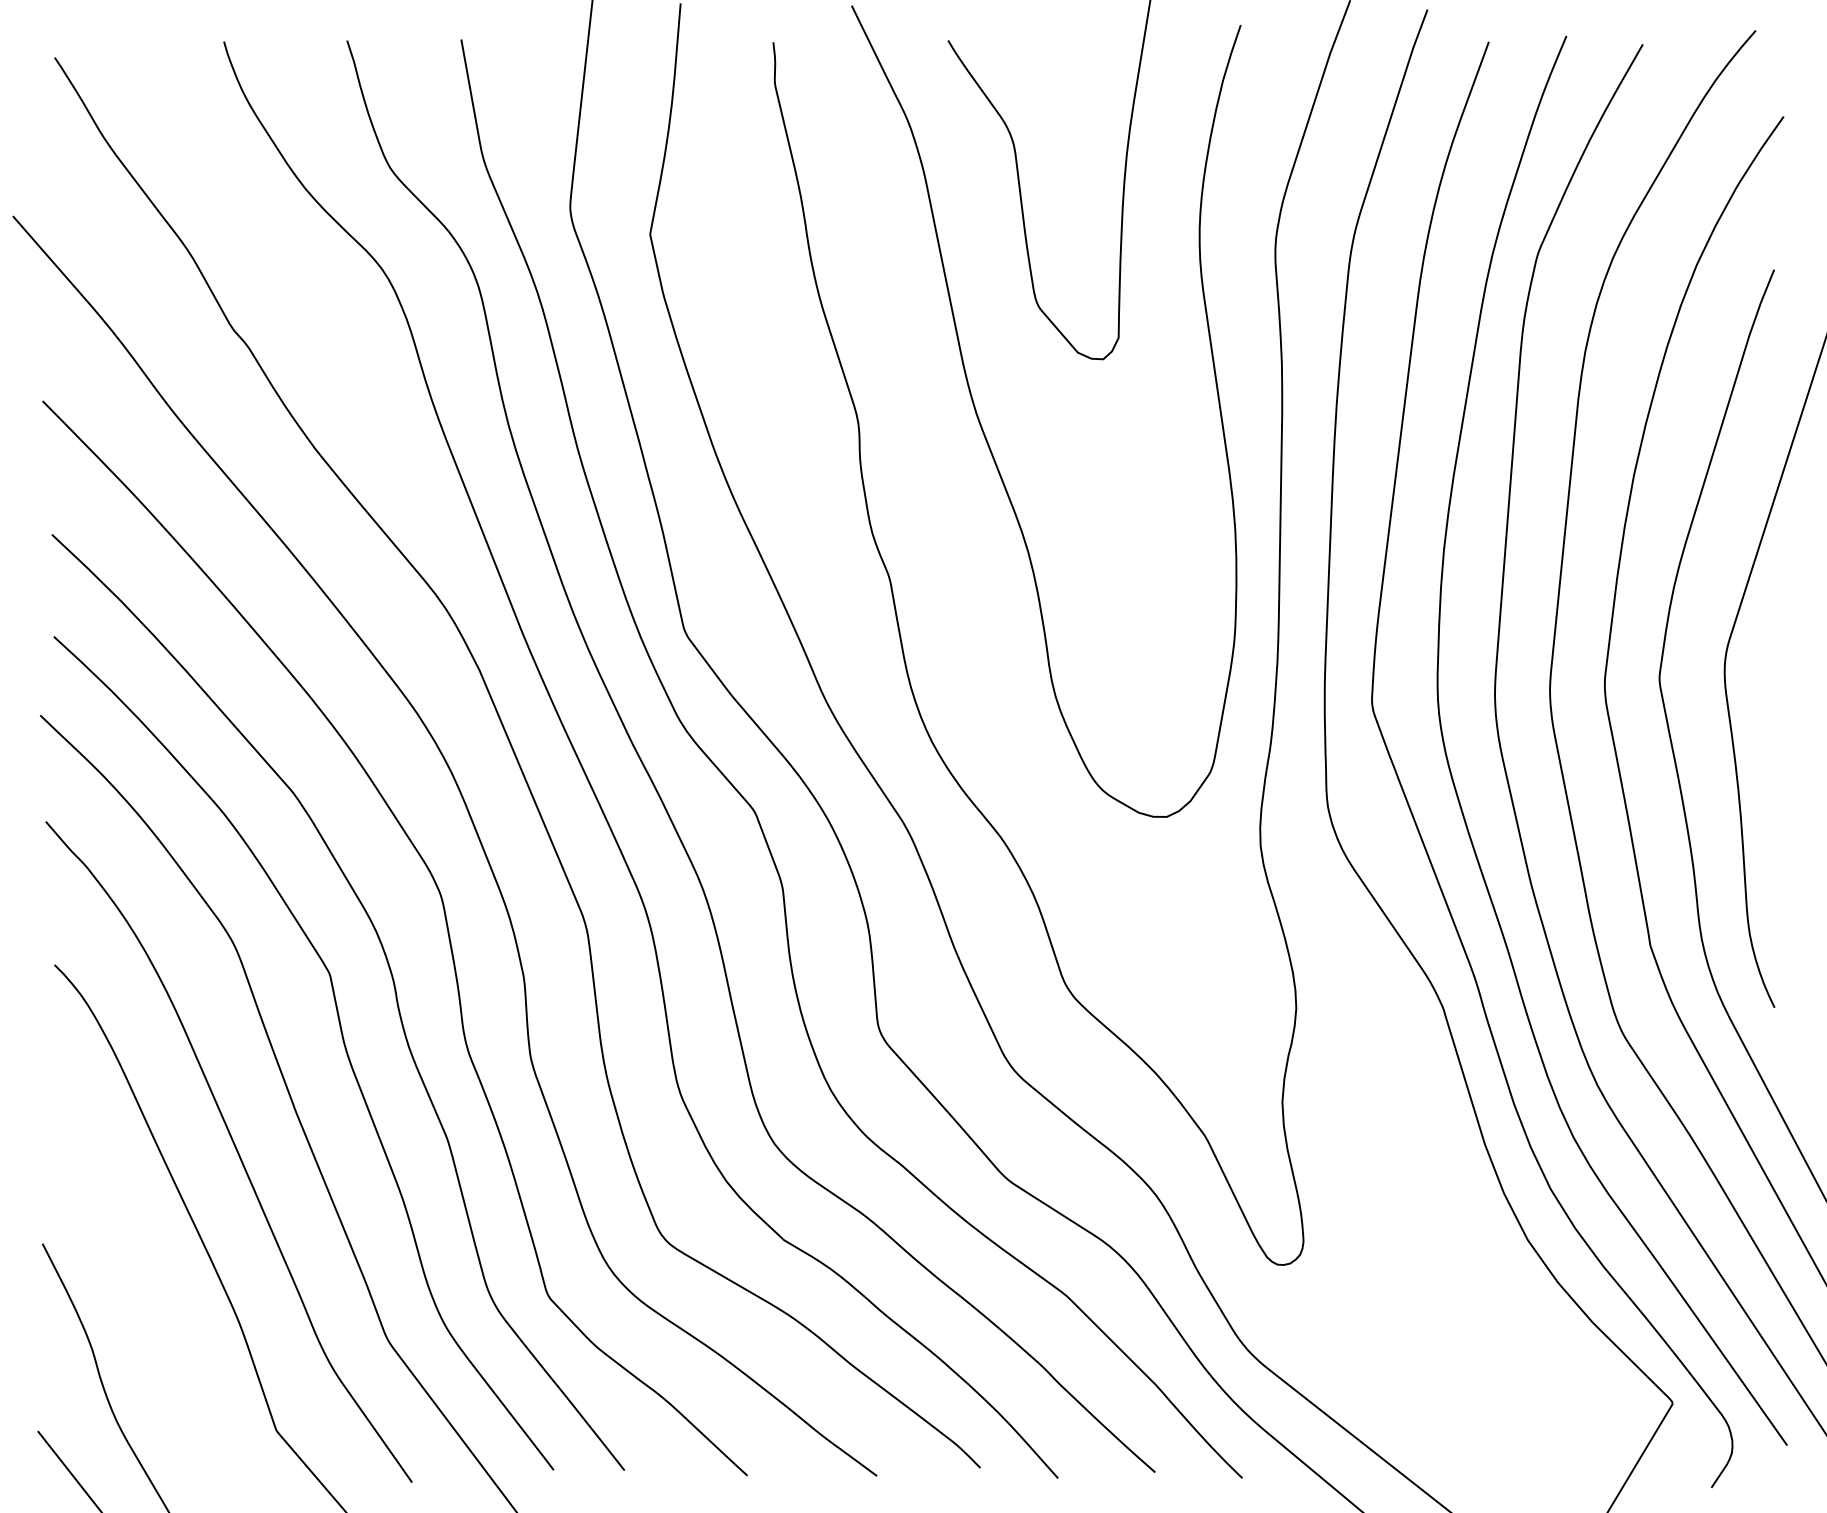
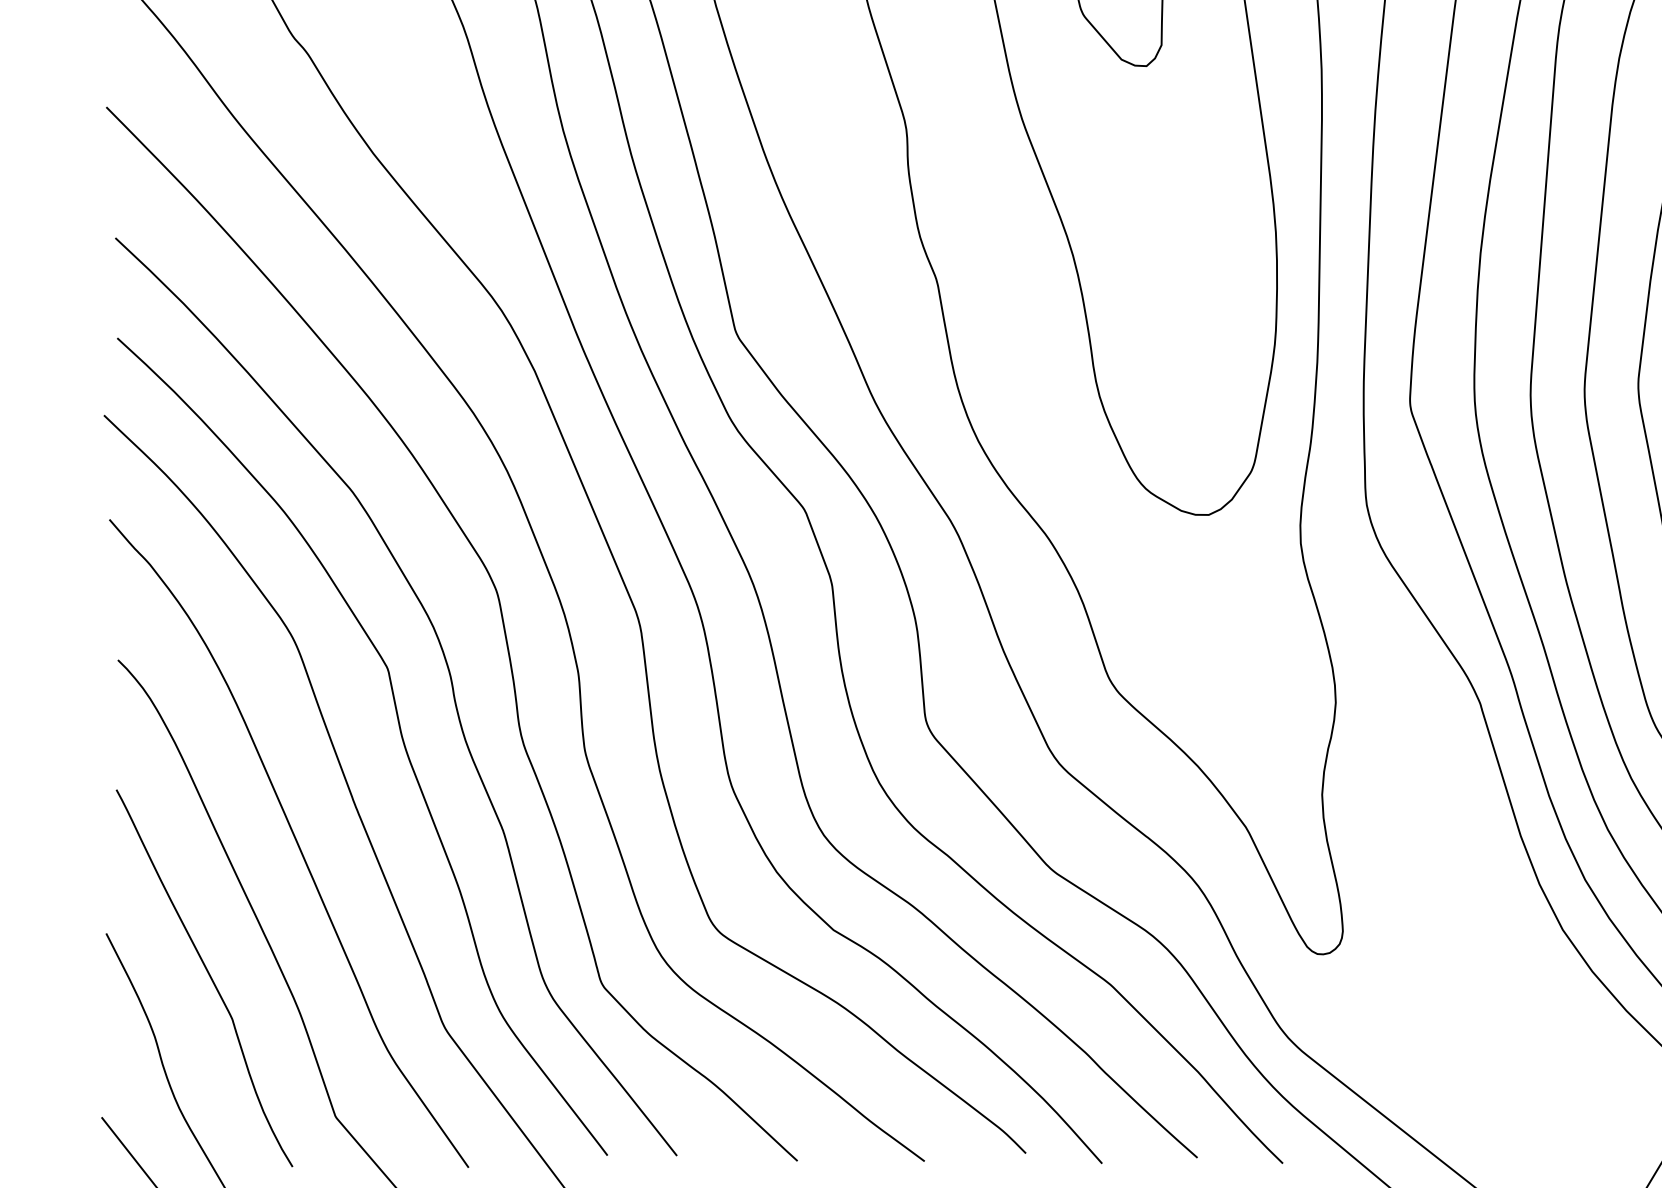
curve: (146, 1285) -> (208, 974), added

